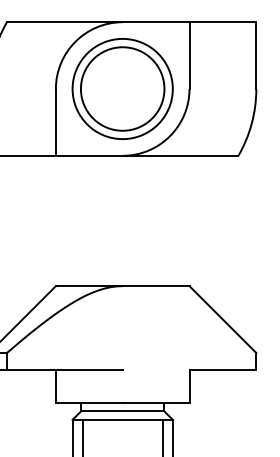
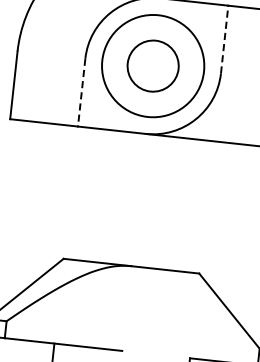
line: (189, 55) -> (224, 39), solid -> dashed
circle: (122, 88) -> (153, 65), size x0.6
line: (55, 122) -> (81, 92), solid -> dashed

